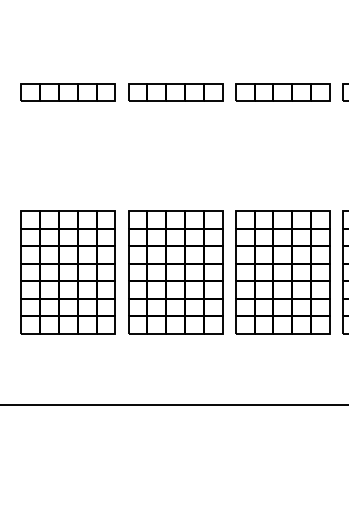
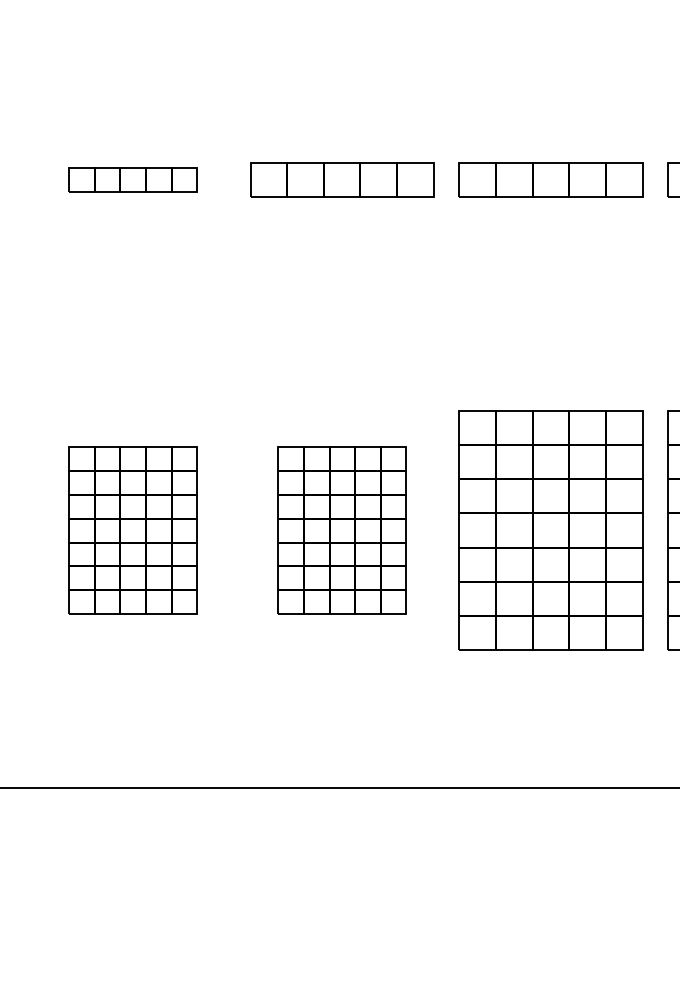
part: (67, 92) -> (131, 179), size x0.7
part: (67, 272) -> (131, 530), size x0.7
part: (175, 272) -> (341, 530), size x0.7

